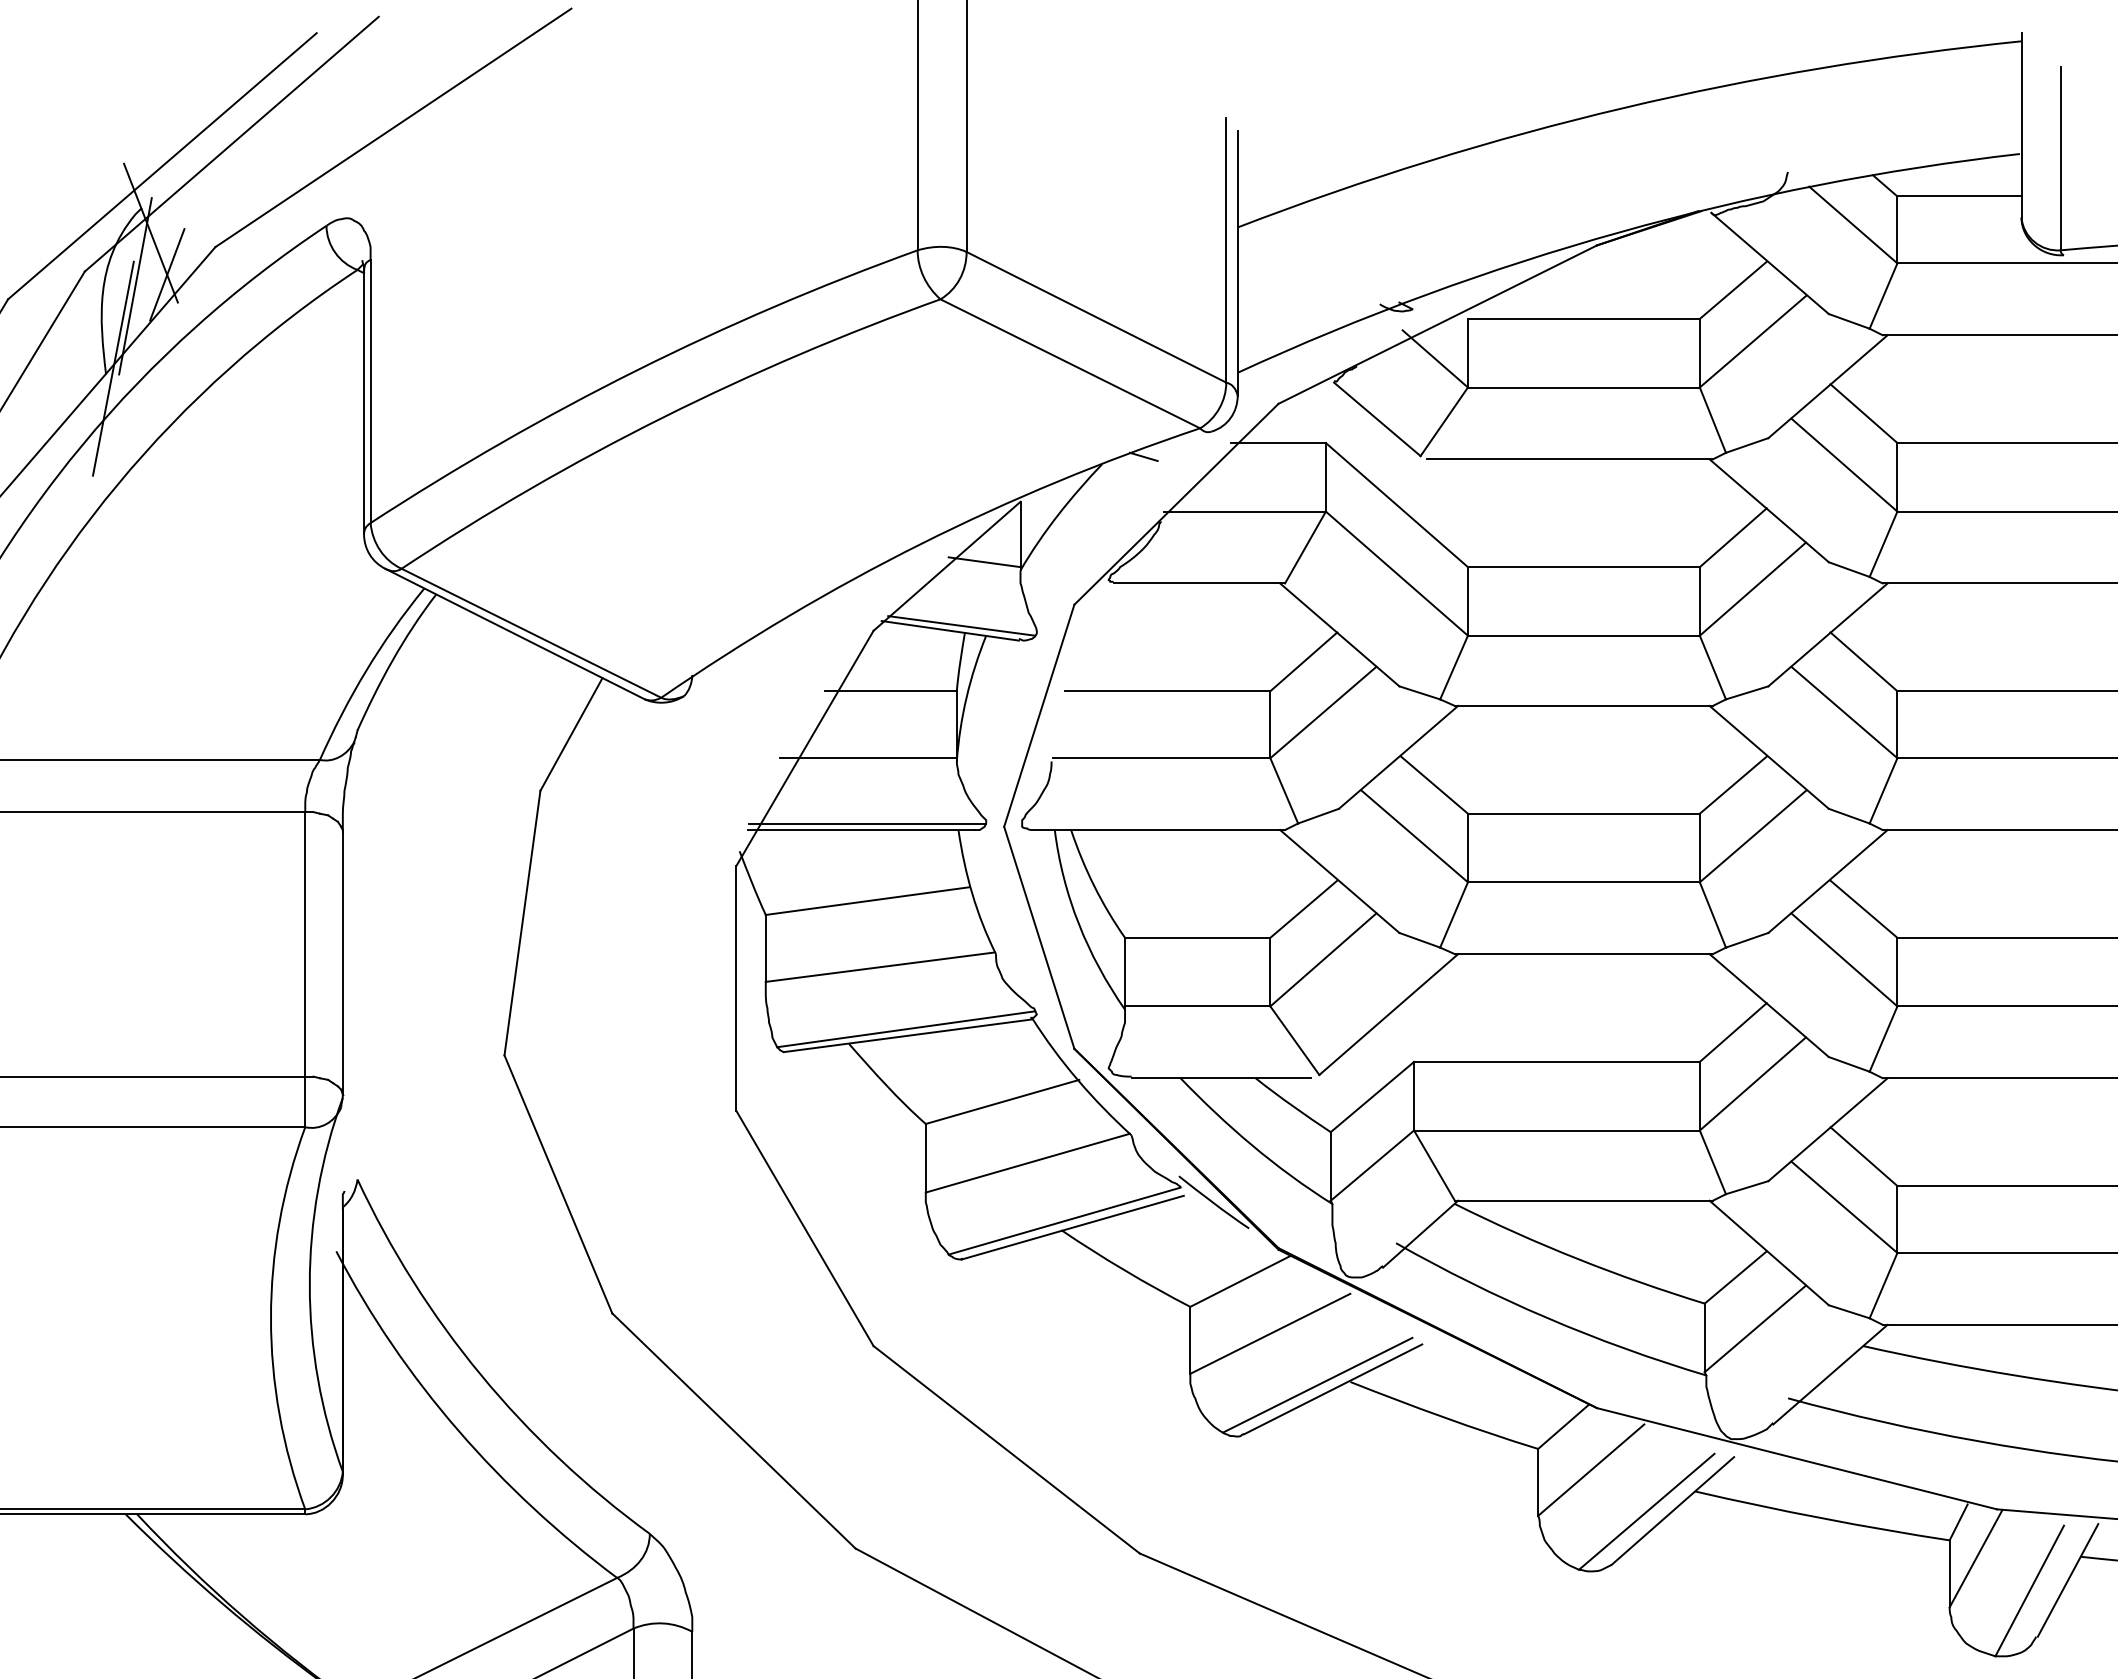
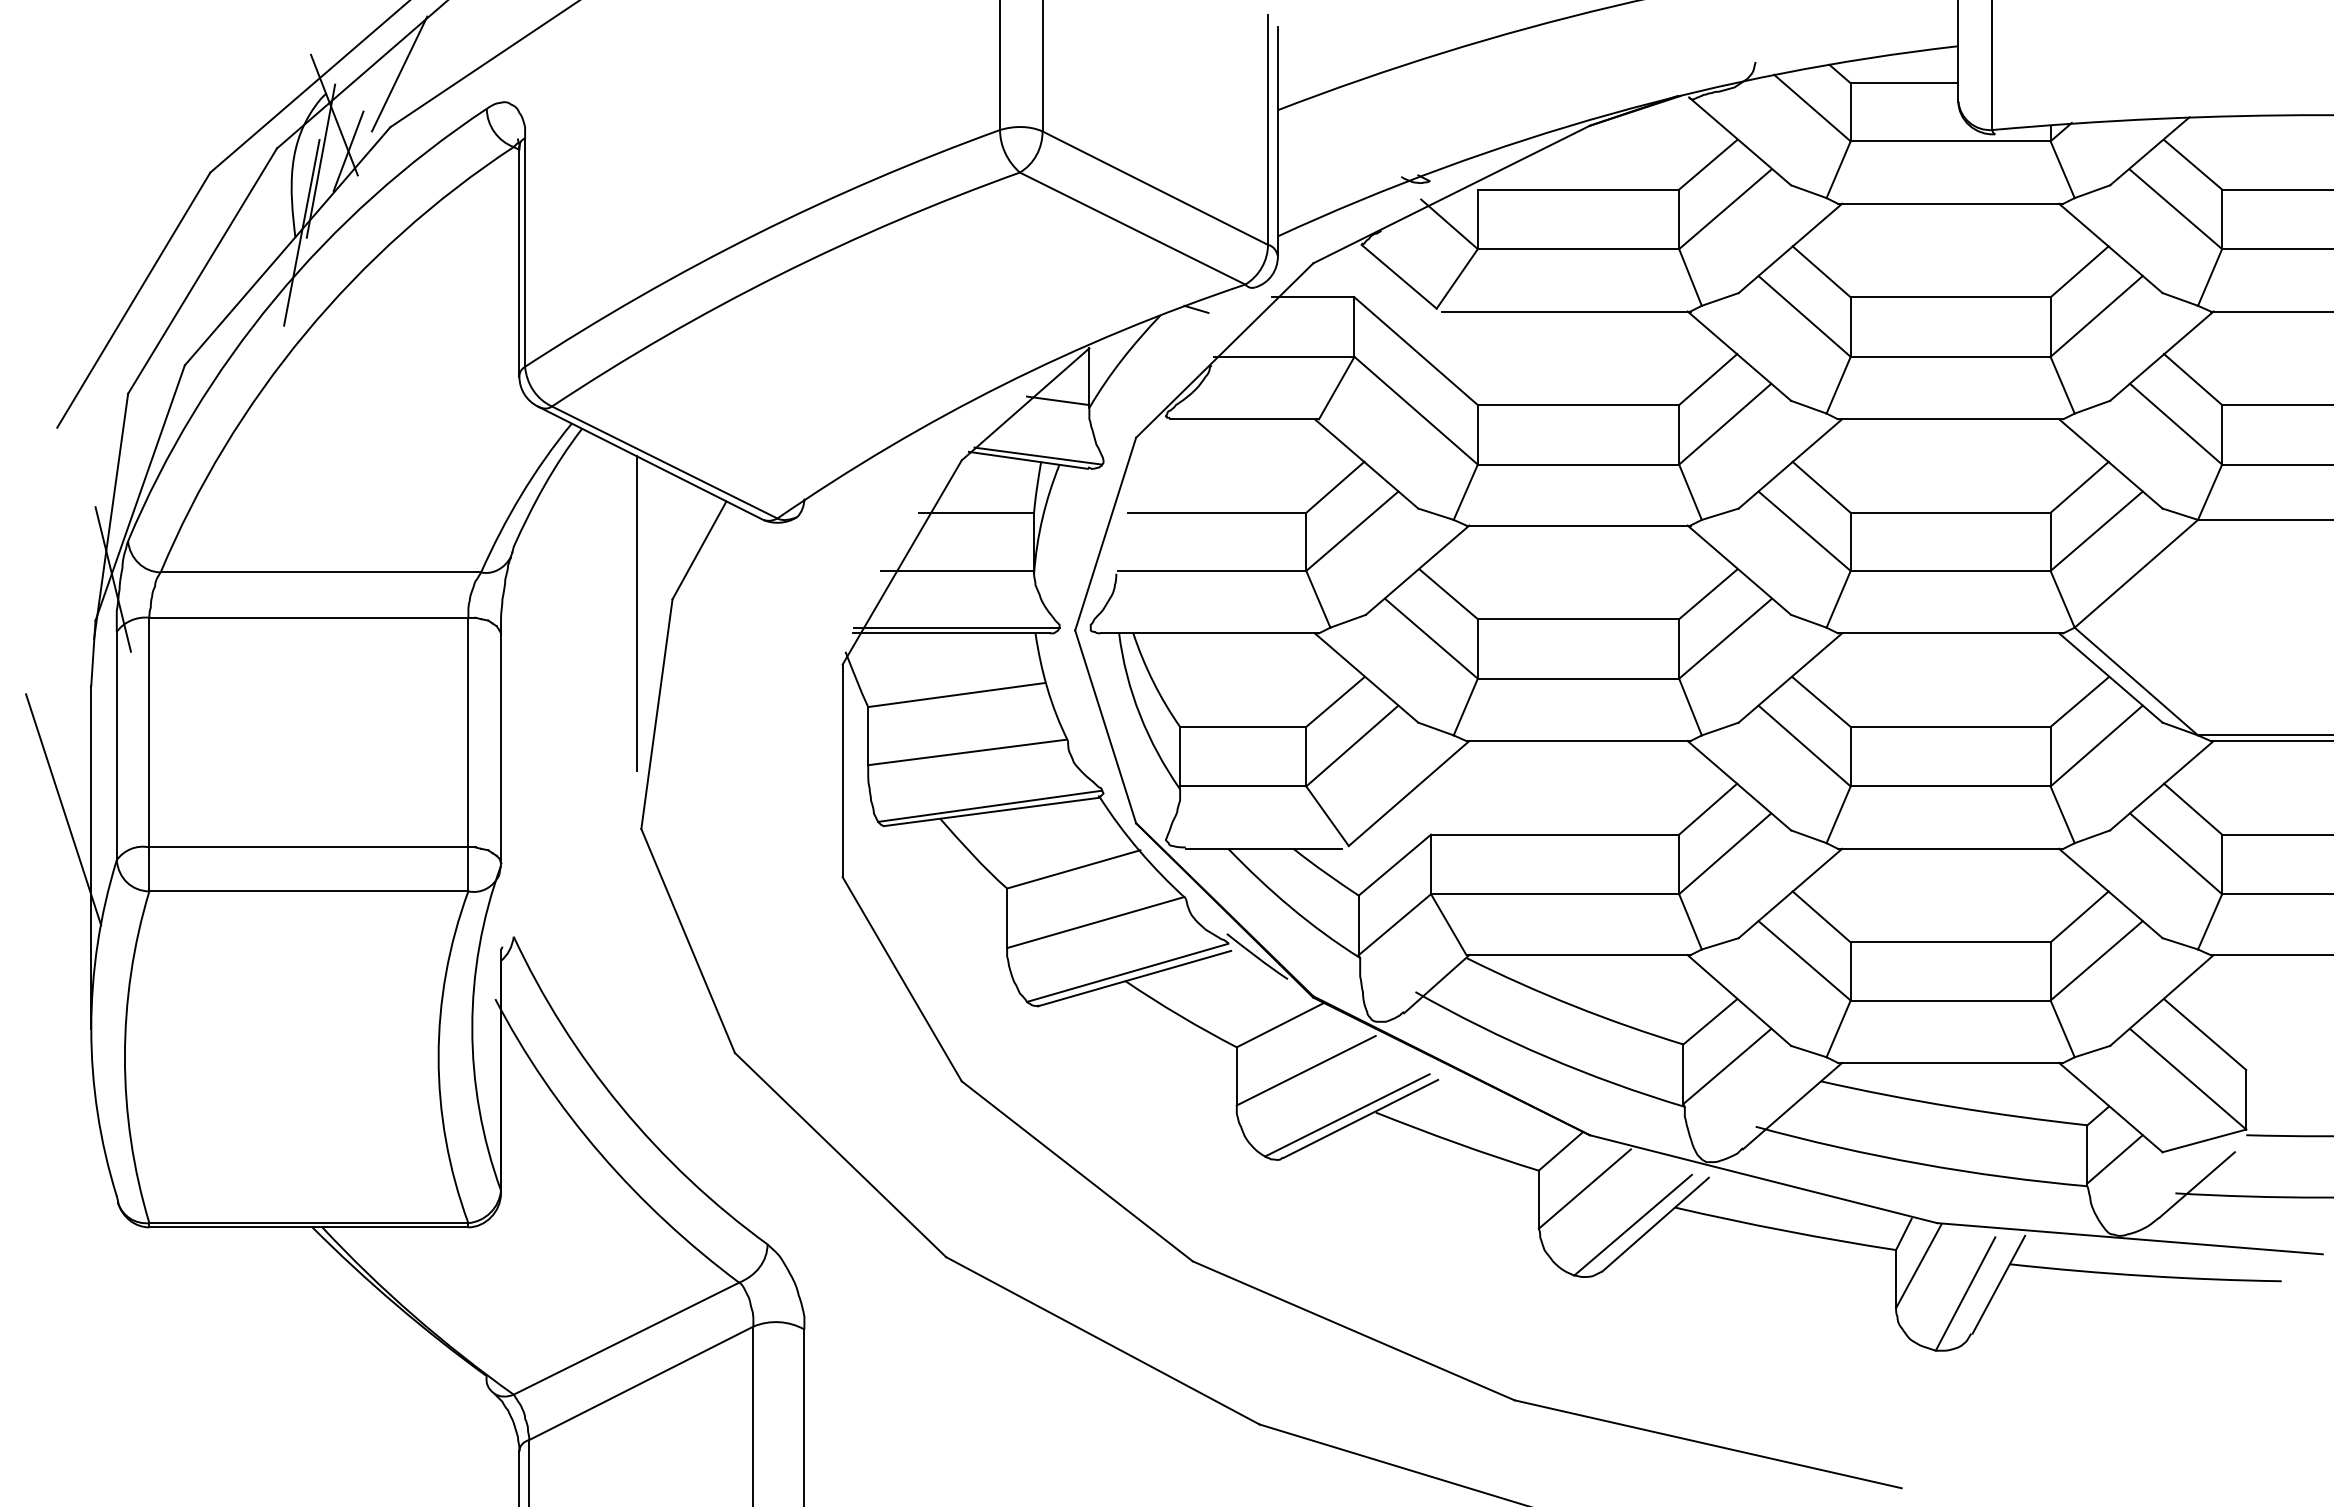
line: (225, 185) -> (399, 73), added
line: (500, 807) -> (637, 613), added

